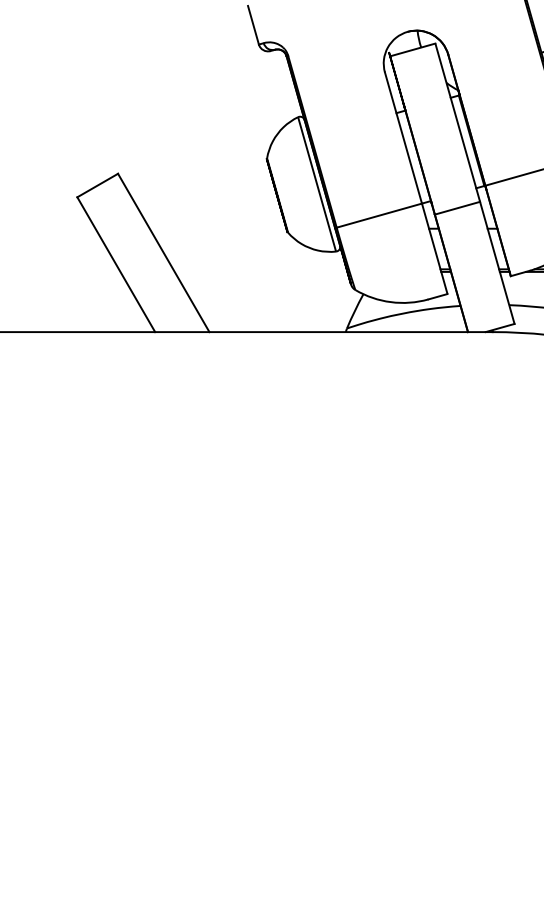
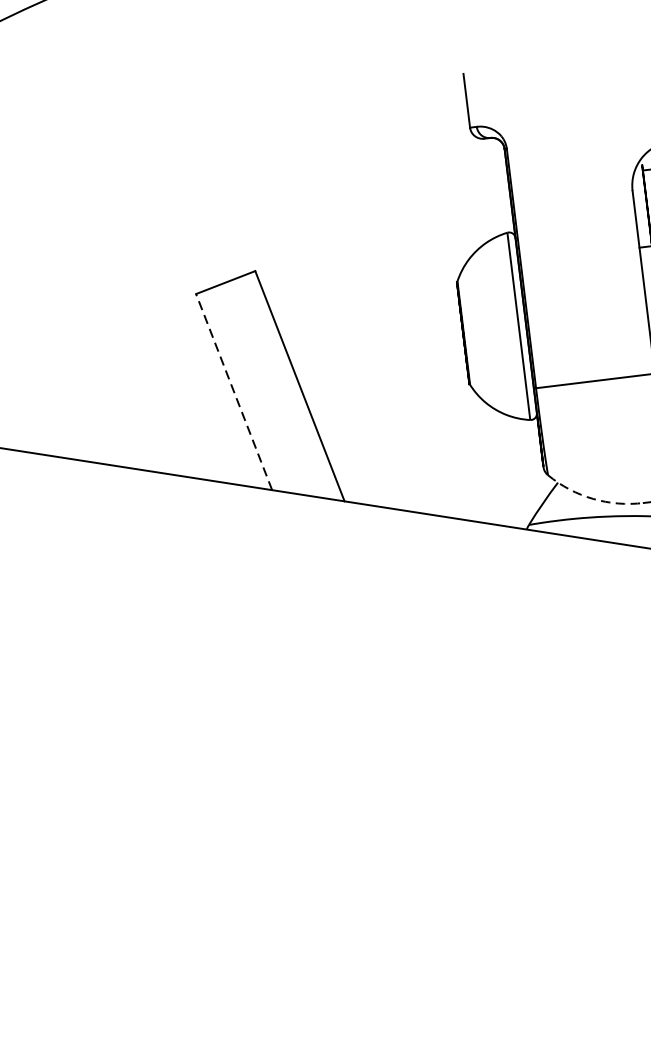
line: (116, 264) -> (234, 391), solid -> dashed
arc: (390, 302) -> (592, 499), solid -> dashed

